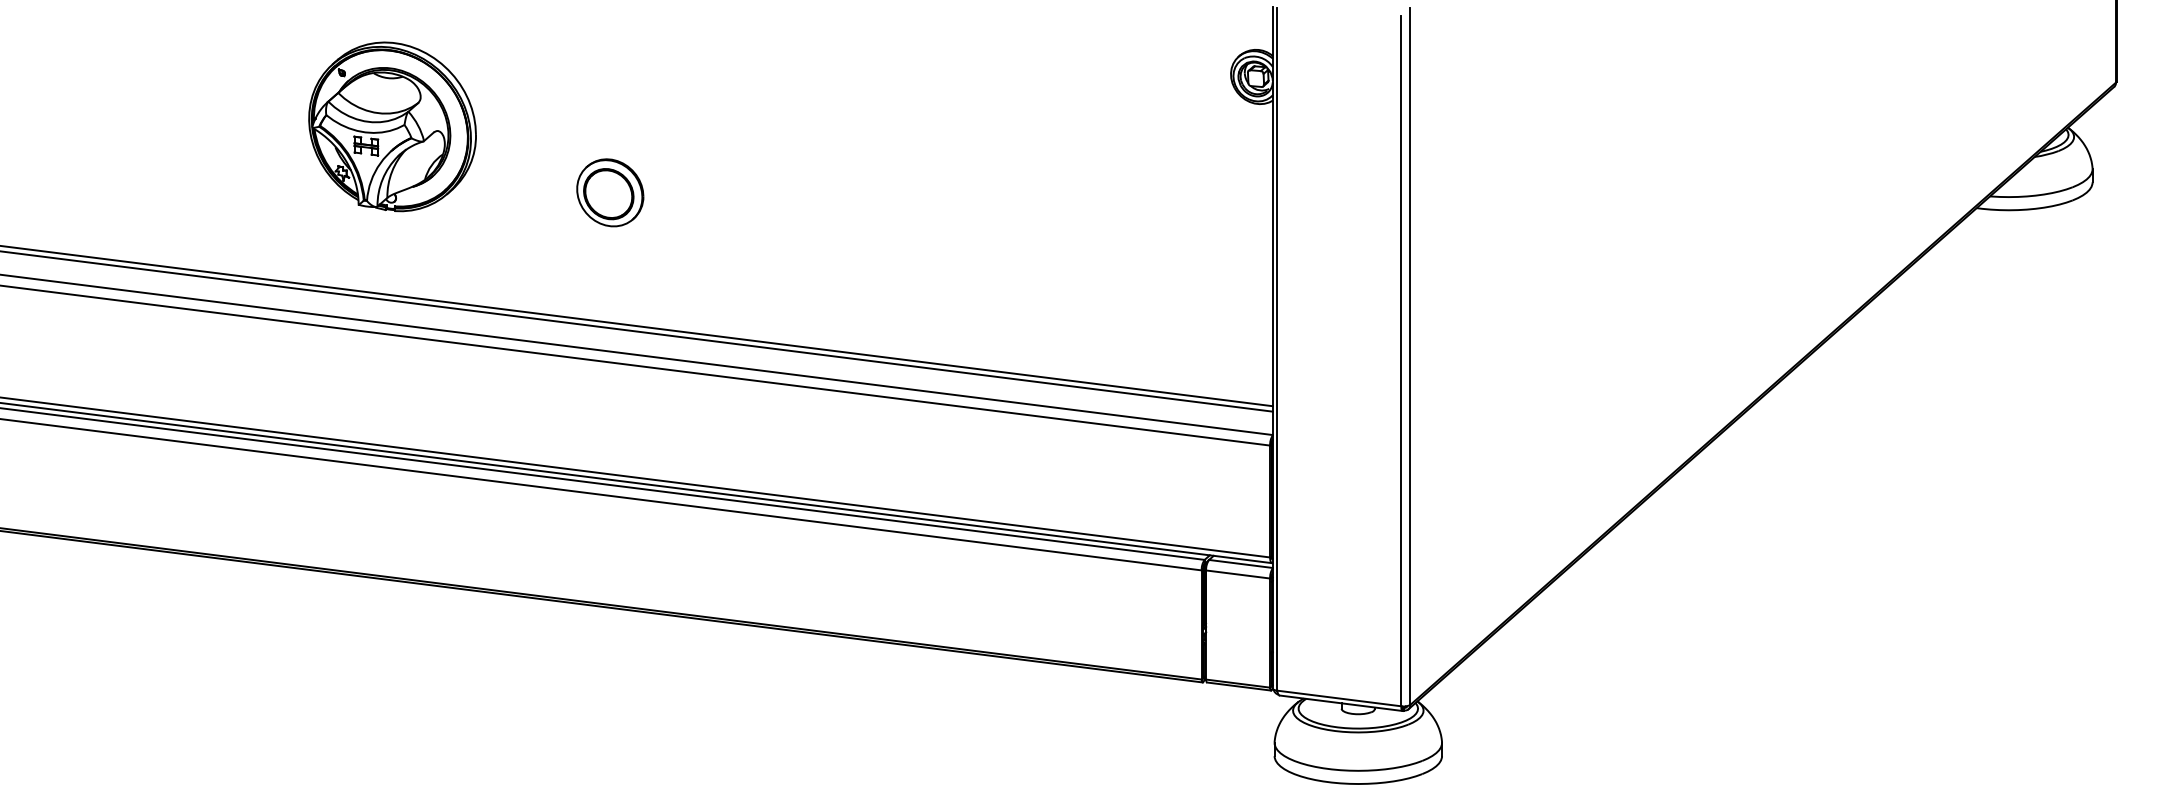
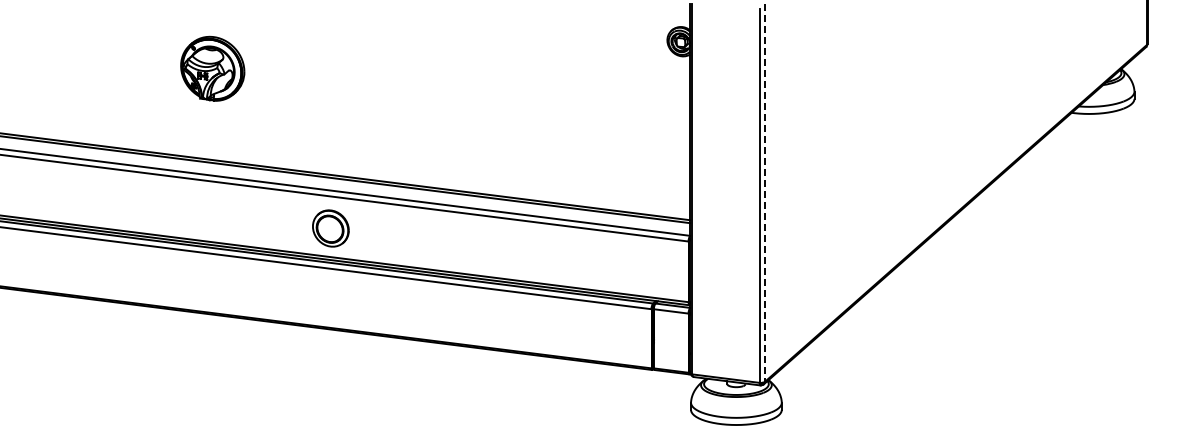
part: (391, 126) -> (212, 68), size x0.7
part: (609, 192) -> (330, 228), moved
line: (1410, 356) -> (764, 193), solid -> dashed

